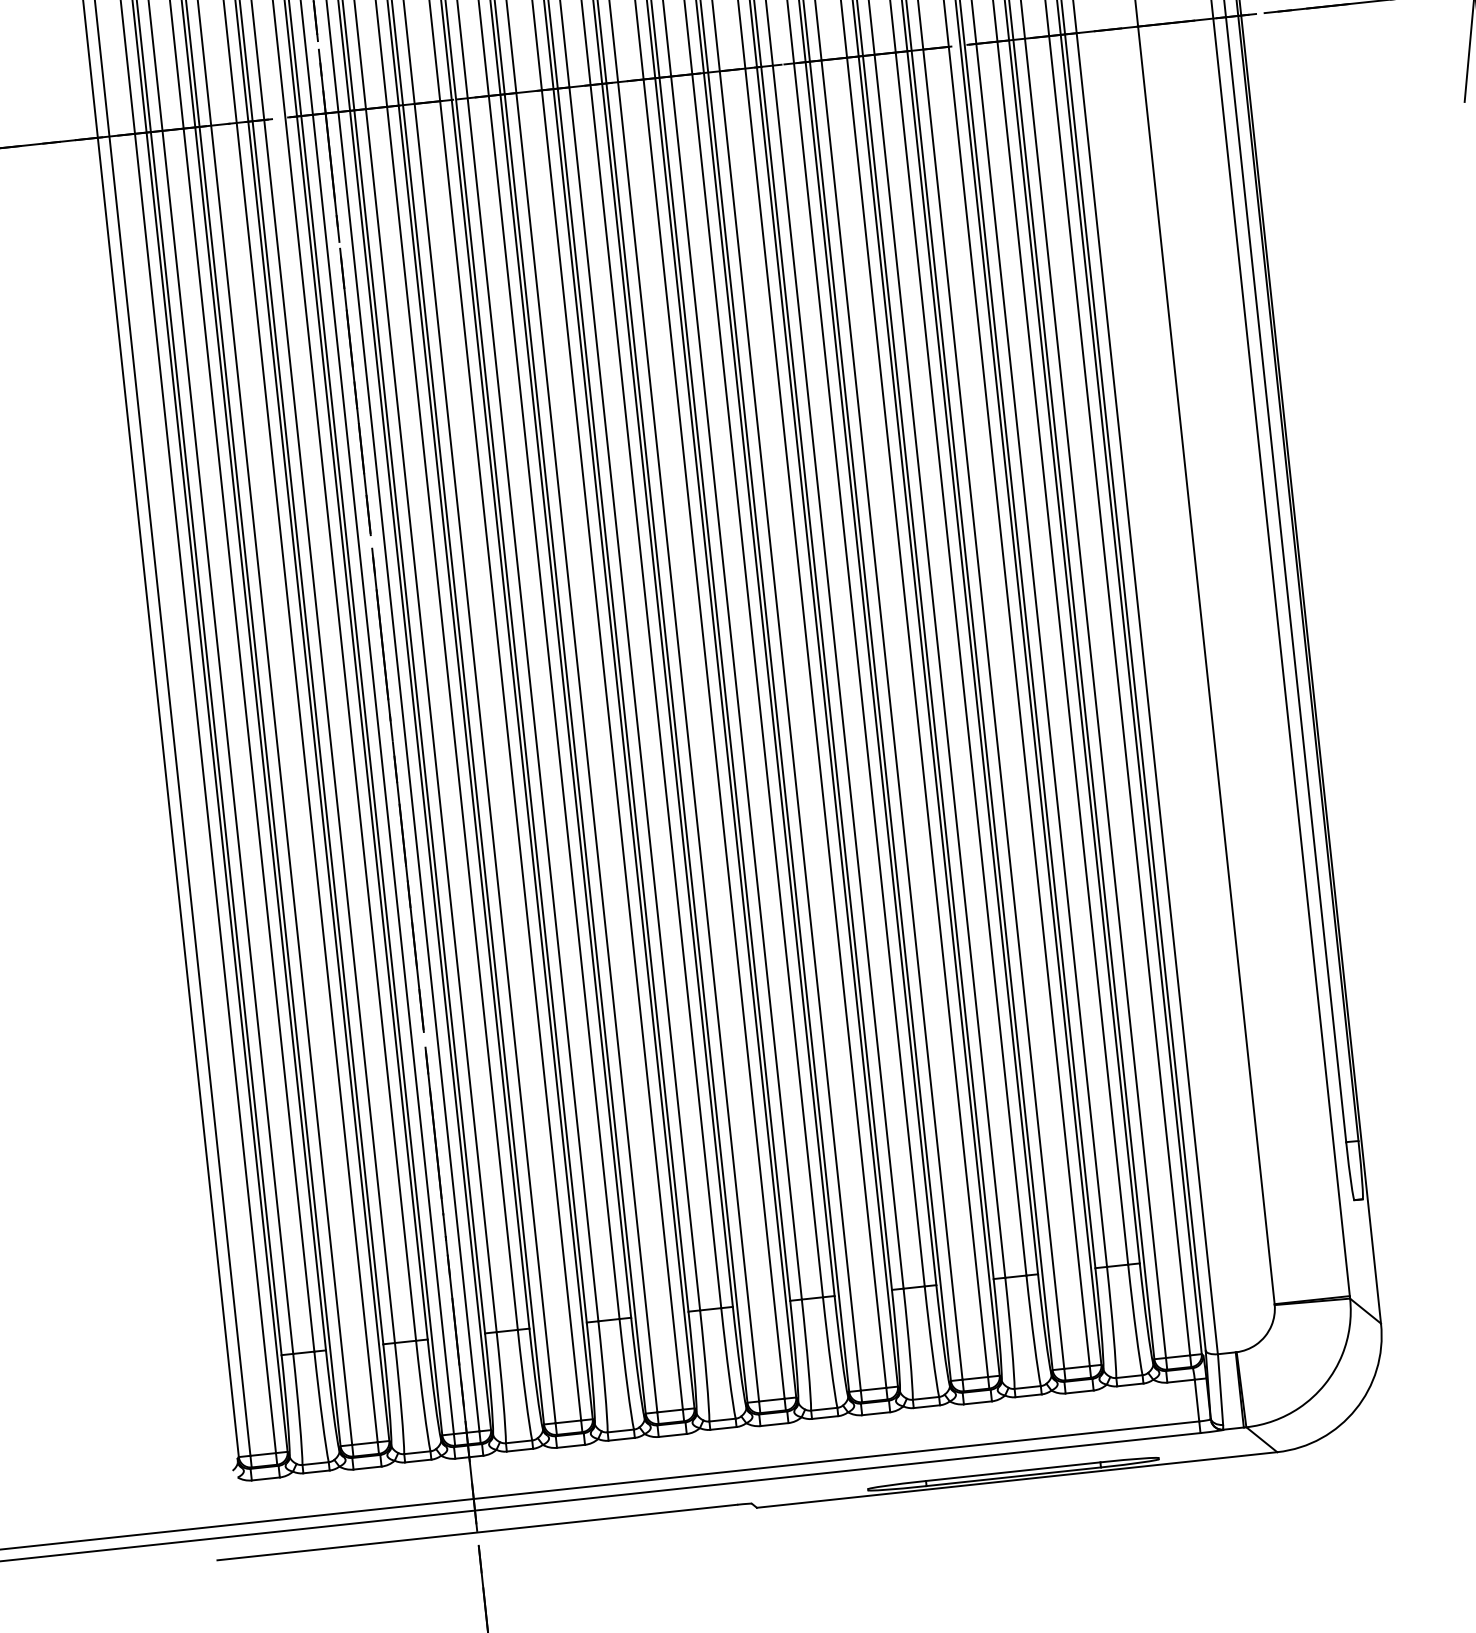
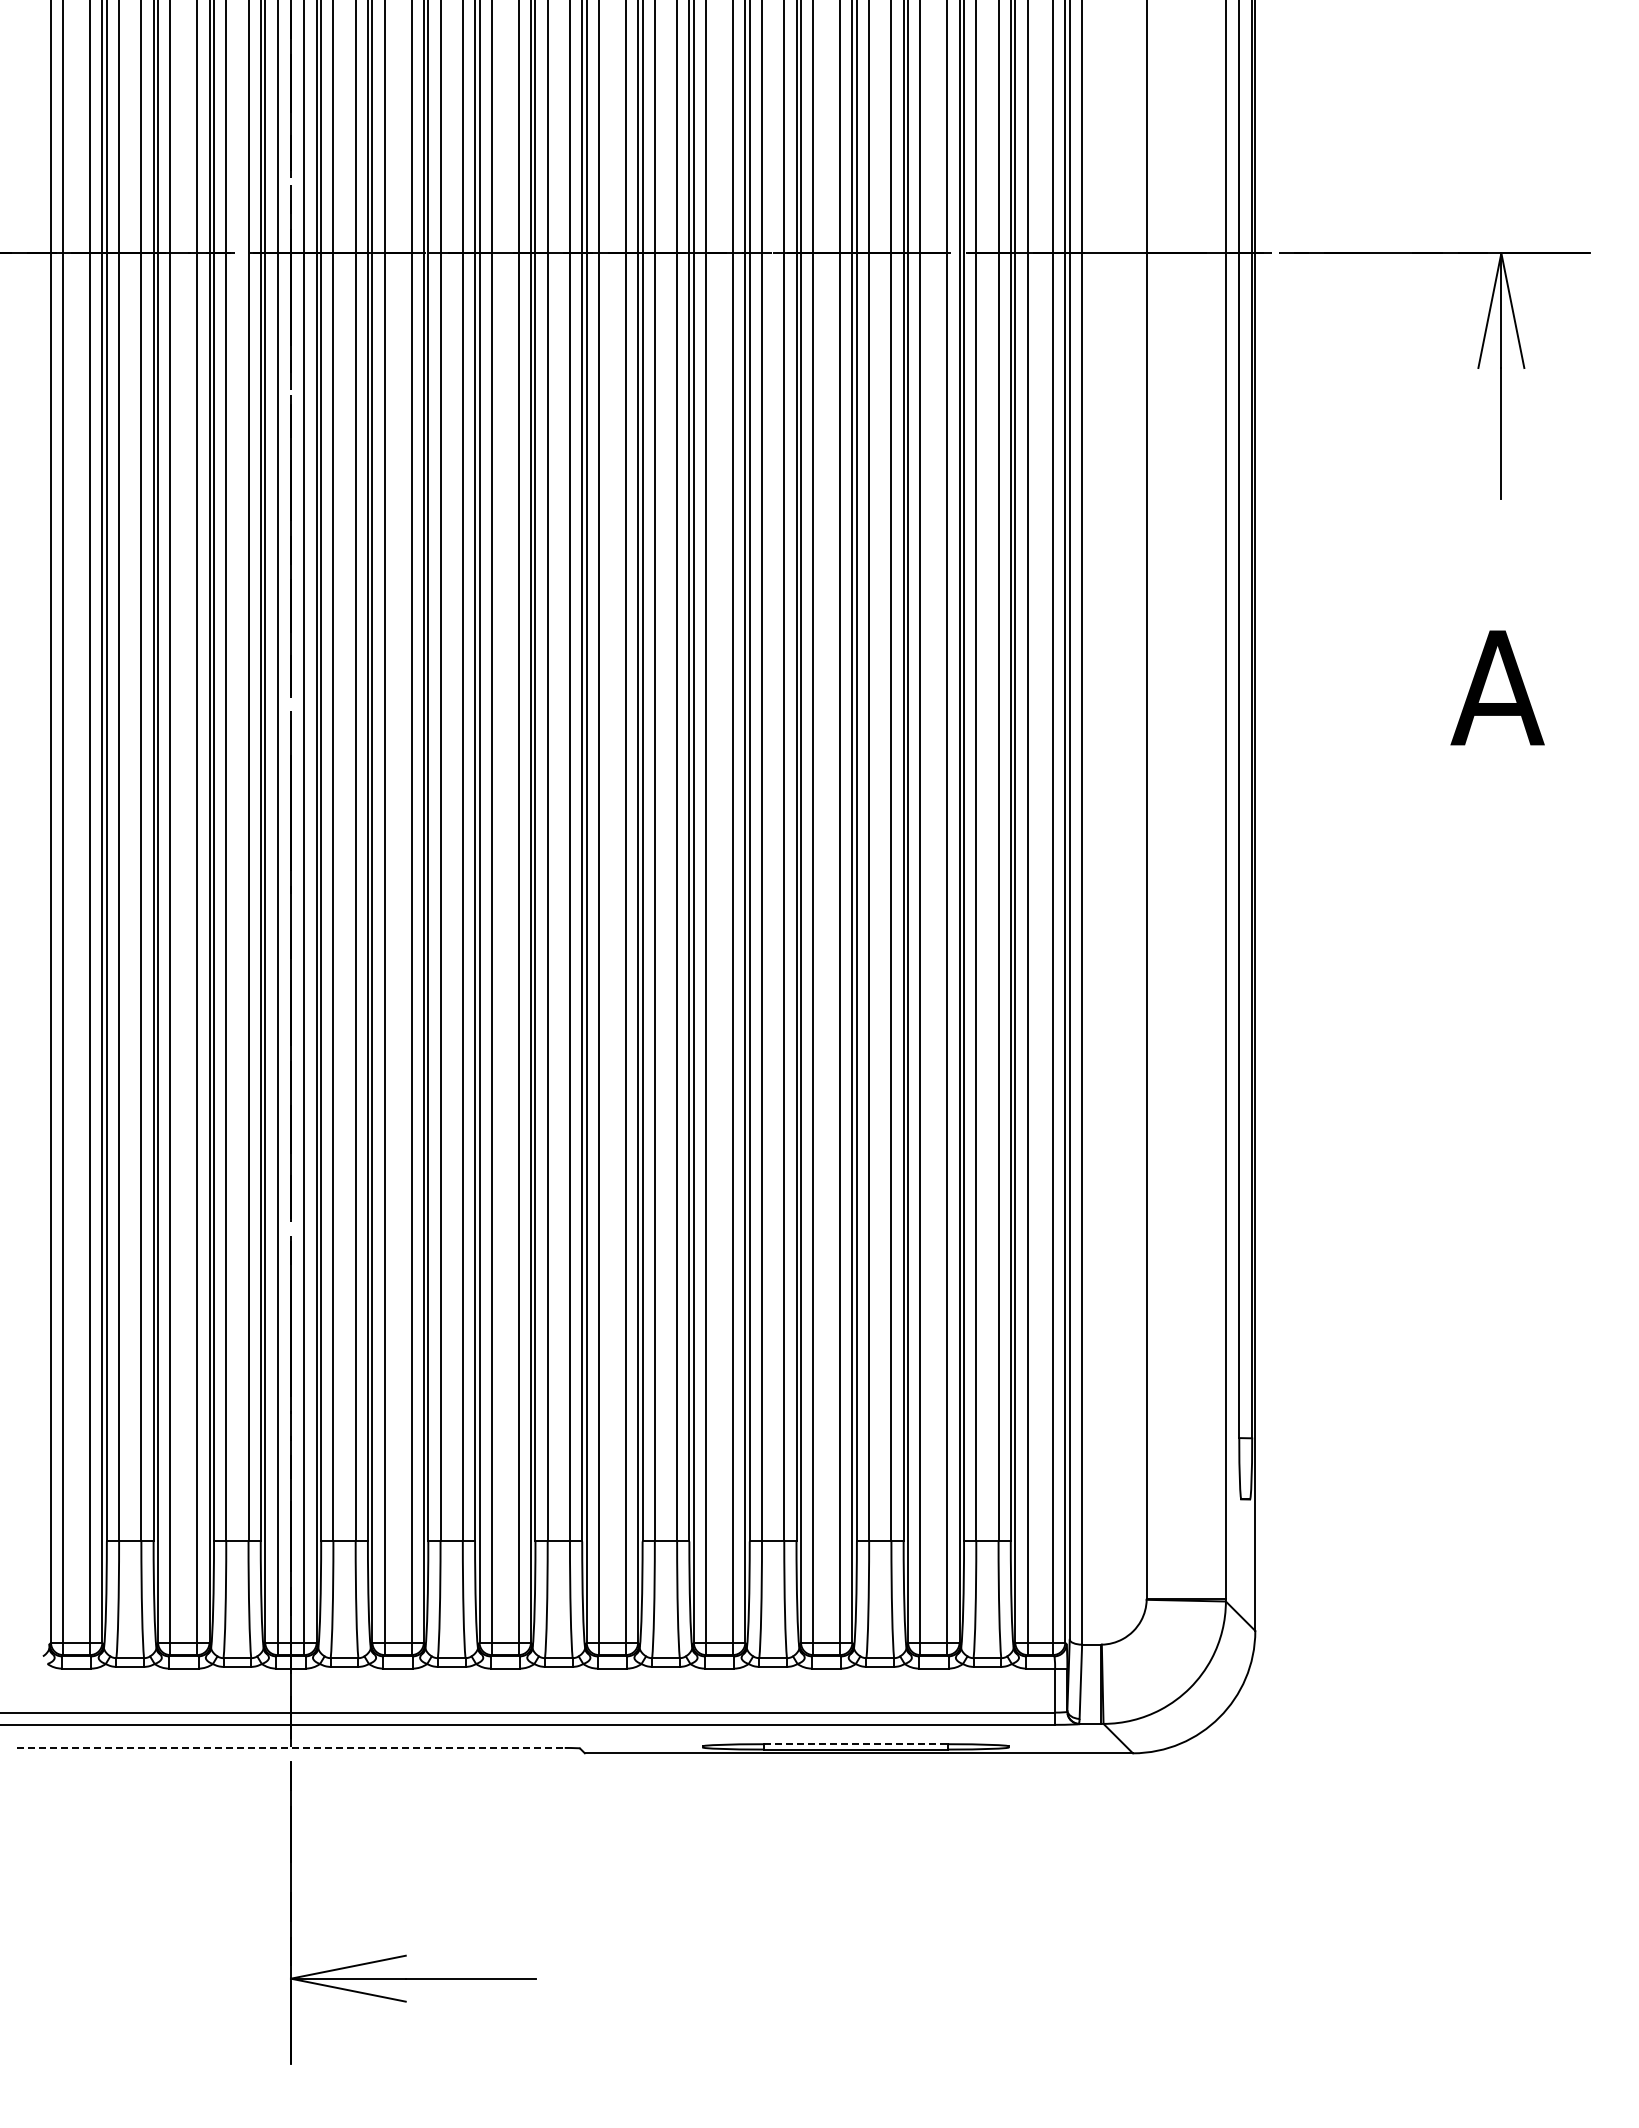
line: (1012, 1471) -> (855, 1744), solid -> dashed
line: (476, 1532) -> (290, 1747), solid -> dashed

